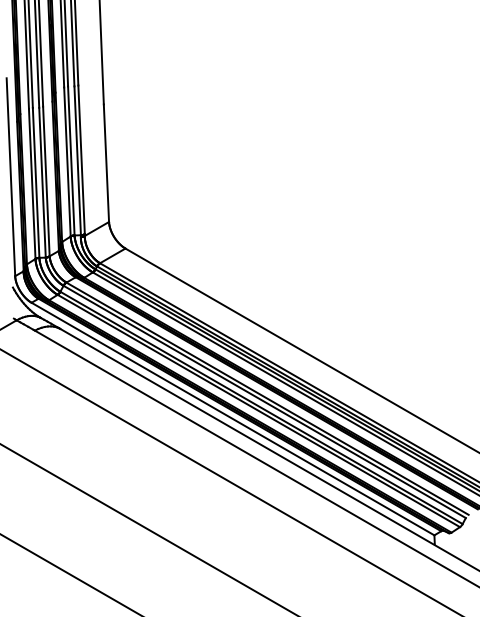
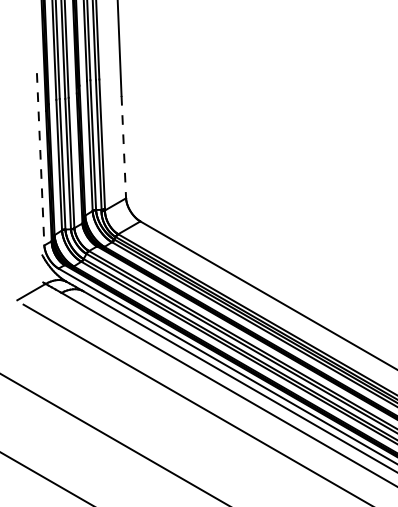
line: (106, 163) -> (123, 147), solid -> dashed
line: (10, 177) -> (40, 159), solid -> dashed

